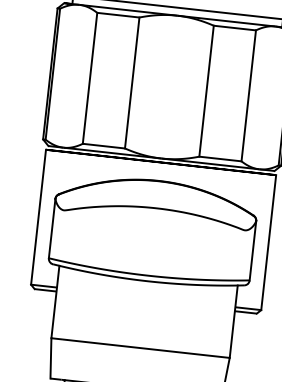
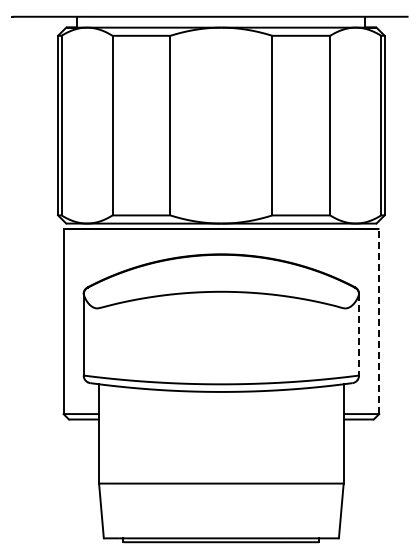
line: (268, 242) -> (379, 321), solid -> dashed
line: (253, 251) -> (359, 335), solid -> dashed

